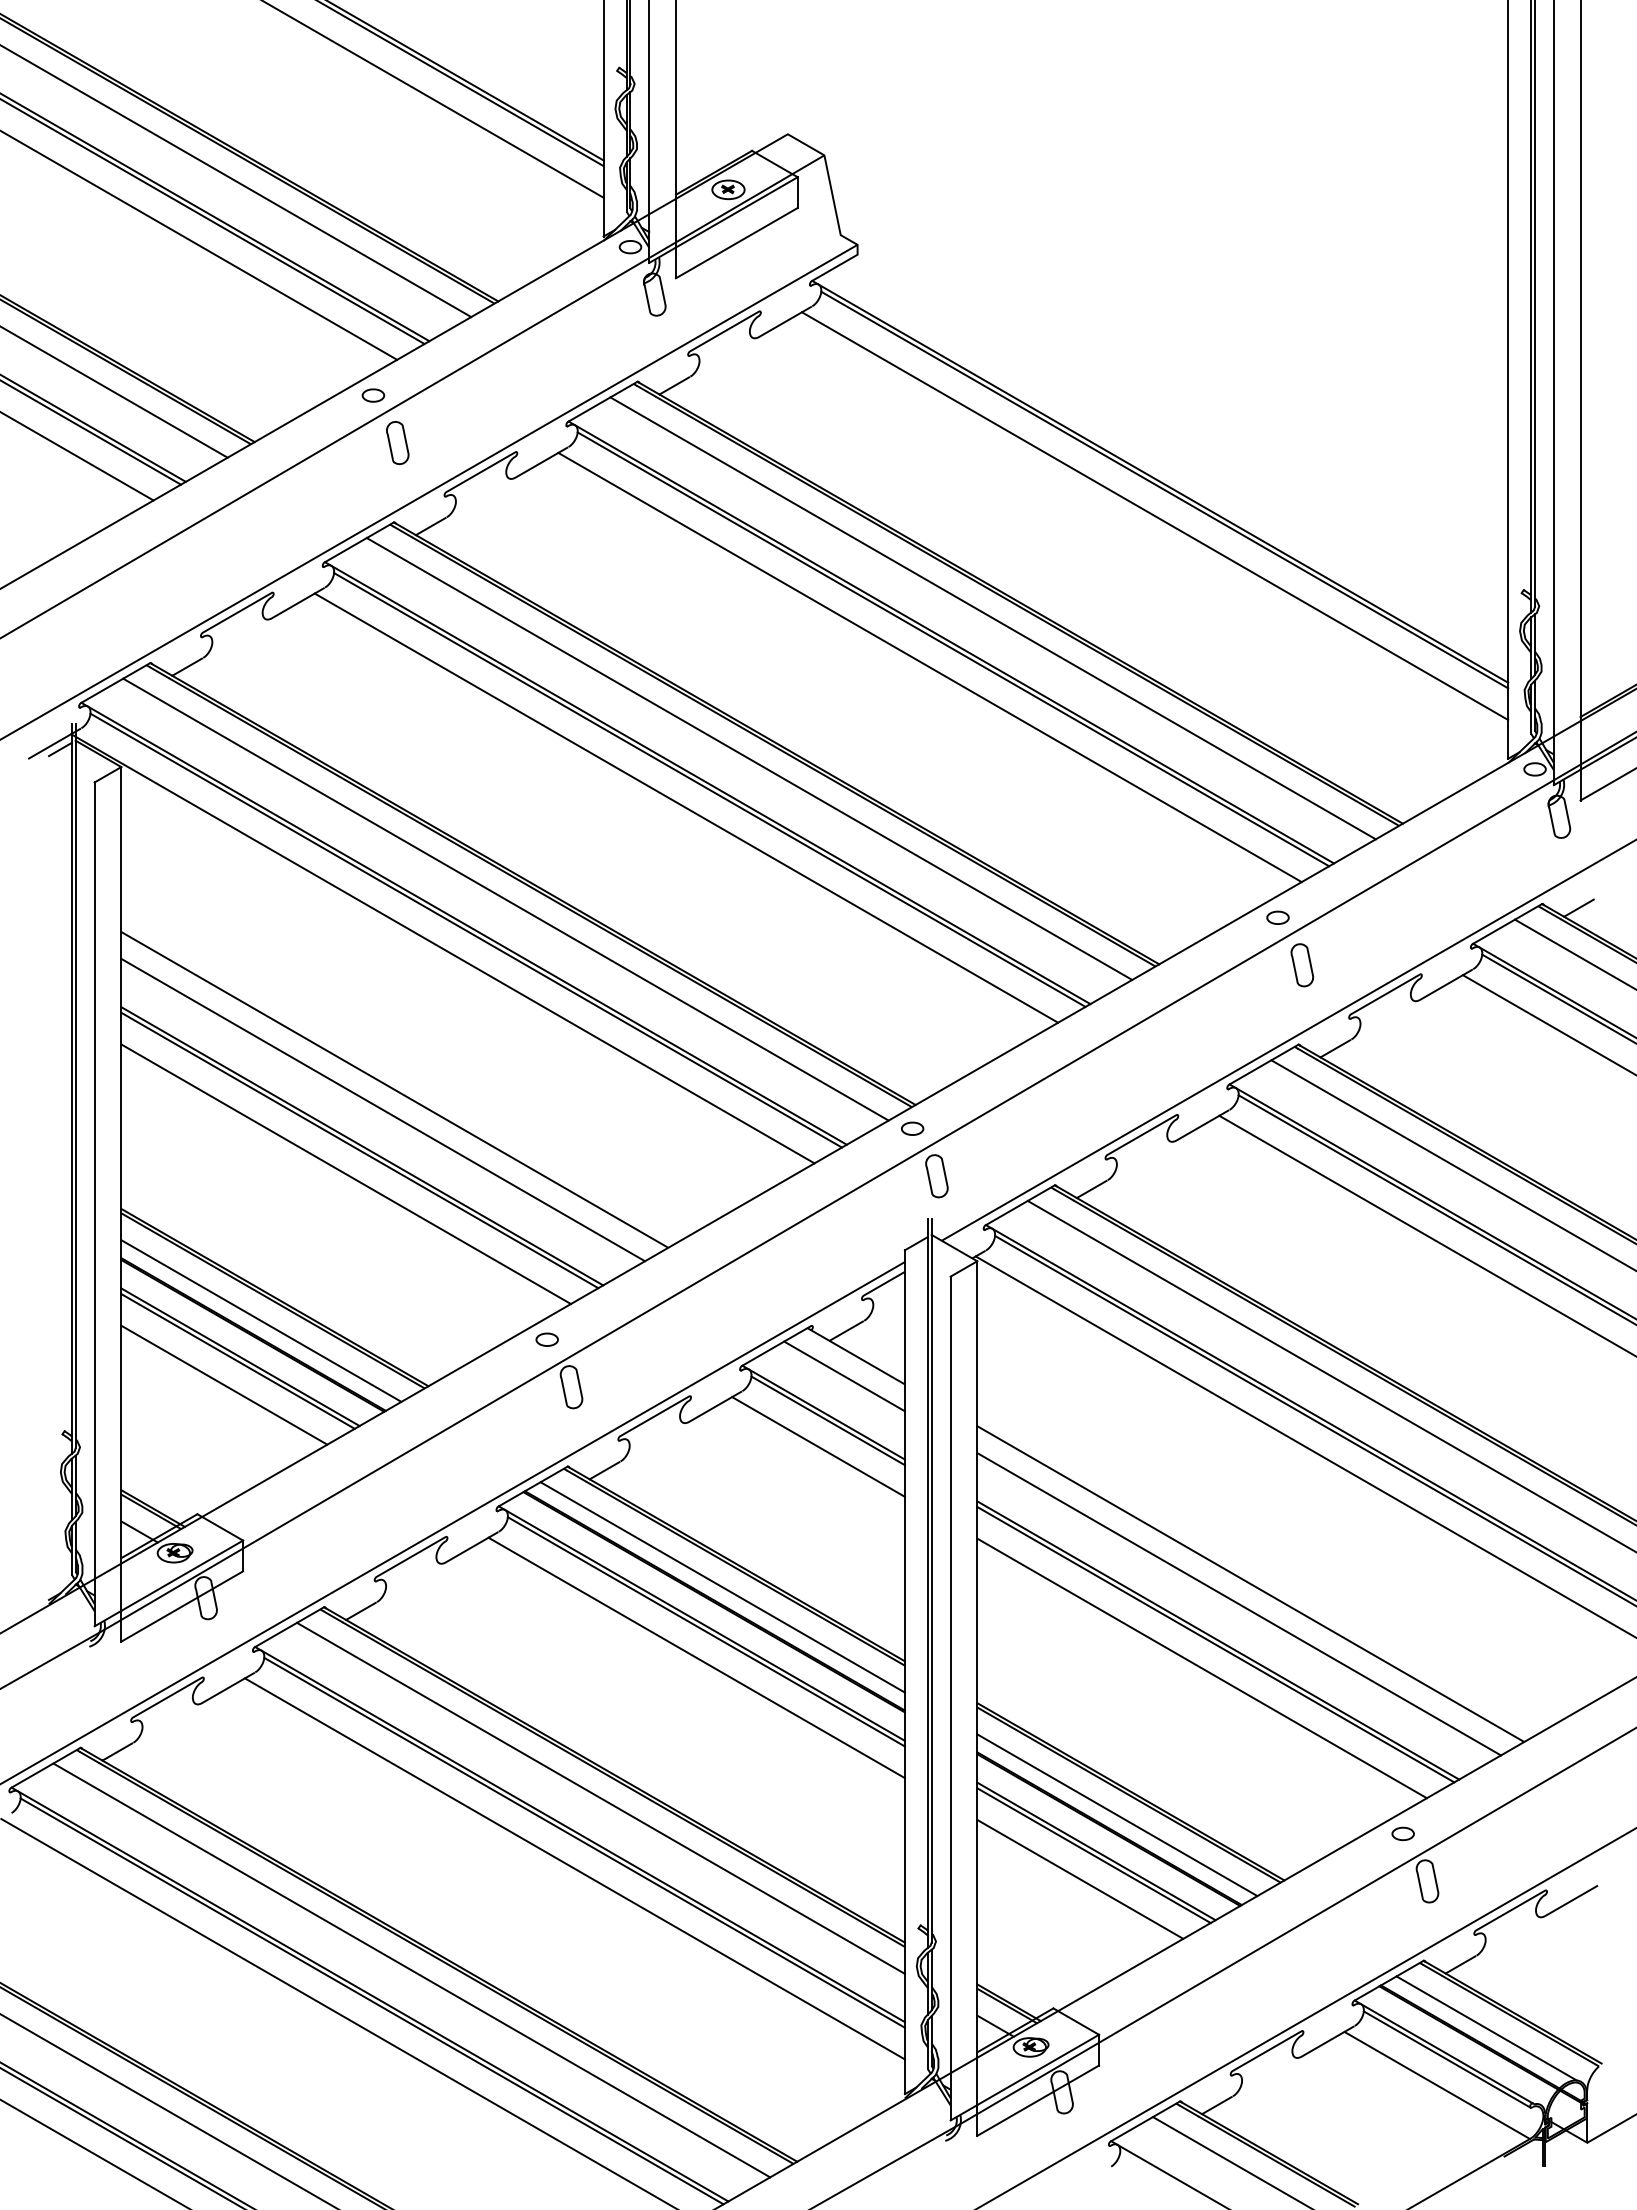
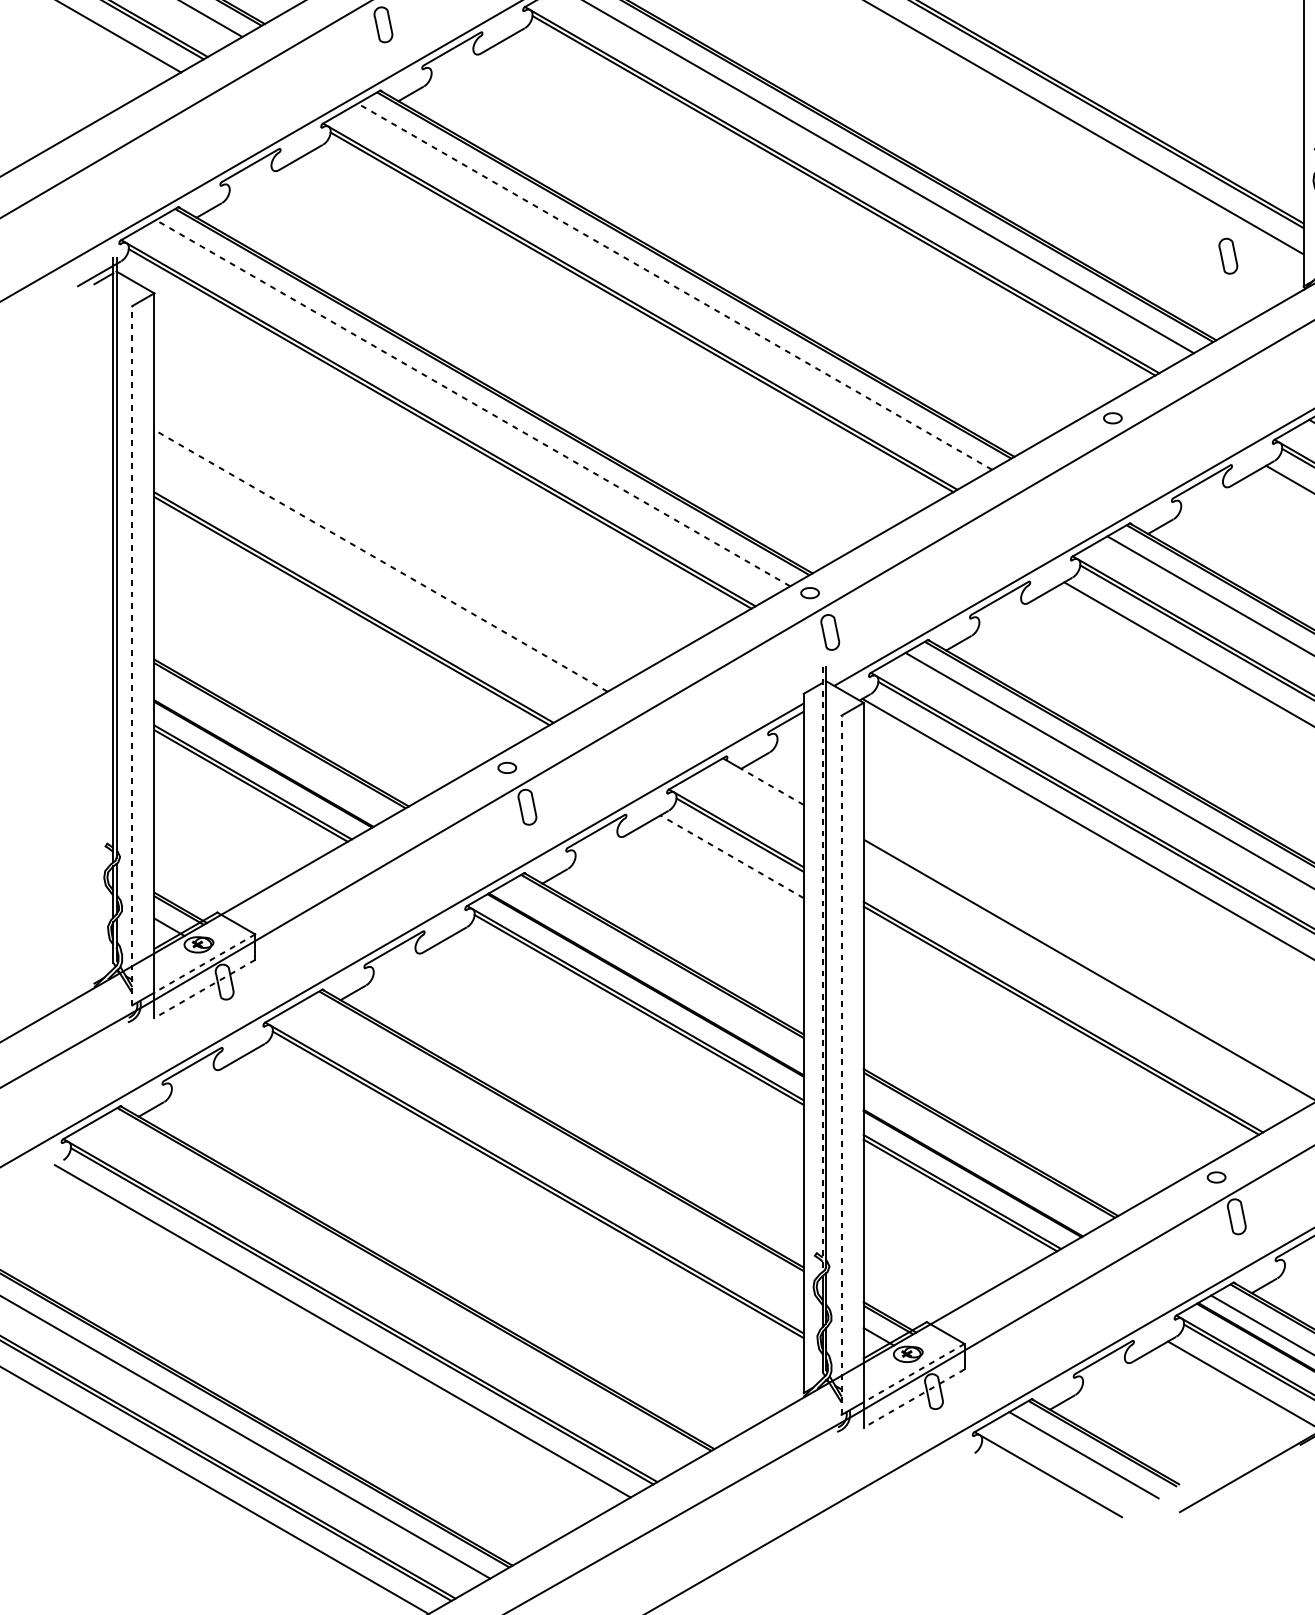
line: (929, 667) -> (824, 210), removed
line: (749, 759) -> (674, 287), solid -> dashed
line: (686, 807) -> (622, 326), removed
line: (505, 899) -> (472, 403), solid -> dashed
line: (442, 948) -> (420, 443), removed
part: (1302, 965) -> (1228, 256), moved
line: (394, 1089) -> (380, 560), solid -> dashed
line: (383, 1109) -> (371, 577), removed
line: (345, 1174) -> (340, 631), removed
line: (94, 1204) -> (132, 655), solid -> dashed
line: (261, 1320) -> (270, 752), removed
line: (867, 1362) -> (772, 786), solid -> dashed
line: (844, 1376) -> (753, 798), removed
line: (224, 1384) -> (239, 805), removed
line: (818, 1446) -> (732, 856), solid -> dashed
line: (181, 1576) -> (204, 964), solid -> dashed
line: (927, 1583) -> (822, 969), solid -> dashed
line: (722, 1587) -> (652, 973), removed
line: (1239, 1604) -> (1080, 987), removed
line: (181, 1606) -> (204, 989), solid -> dashed
line: (696, 1657) -> (631, 1031), removed
line: (1201, 1668) -> (1049, 1040), removed
line: (950, 1698) -> (841, 1065), solid -> dashed
line: (600, 1797) -> (551, 1147), removed
line: (1117, 1815) -> (979, 1162), removed
line: (574, 1868) -> (529, 1206), removed
line: (1080, 1878) -> (949, 1214), removed
line: (411, 1970) -> (394, 1290), removed
line: (1037, 2070) -> (913, 1373), solid -> dashed
line: (1037, 2100) -> (913, 1398), solid -> dashed

